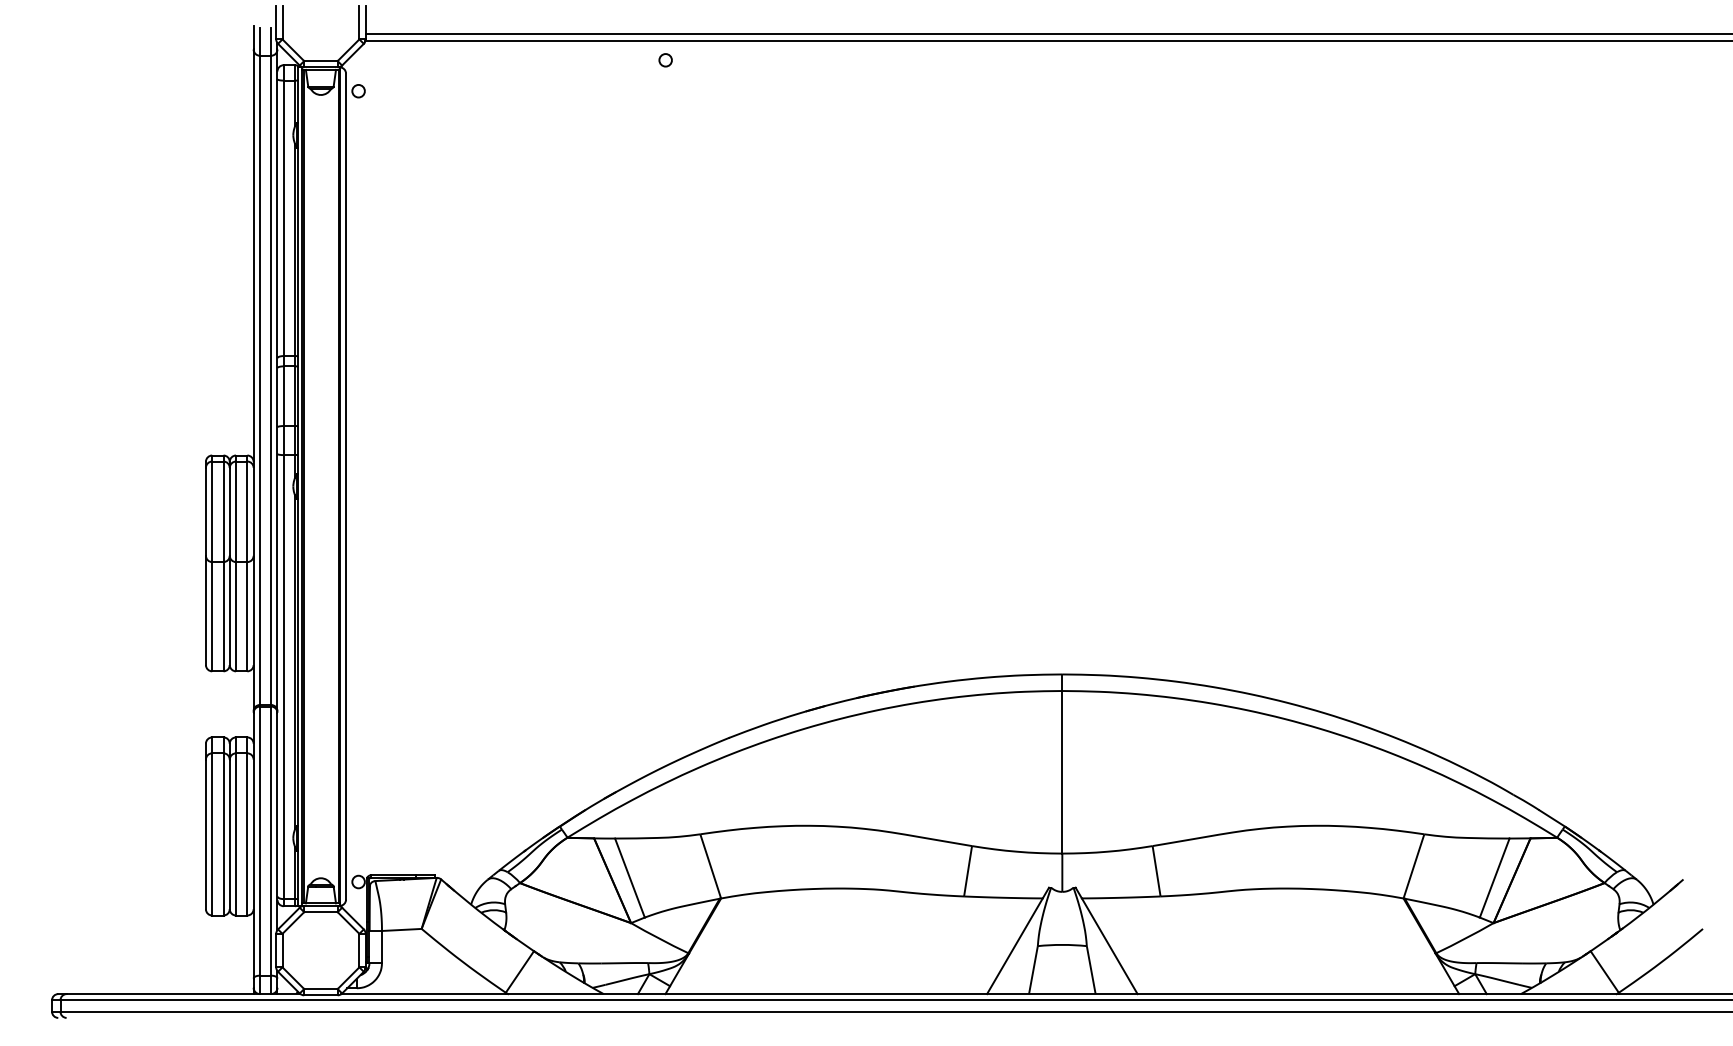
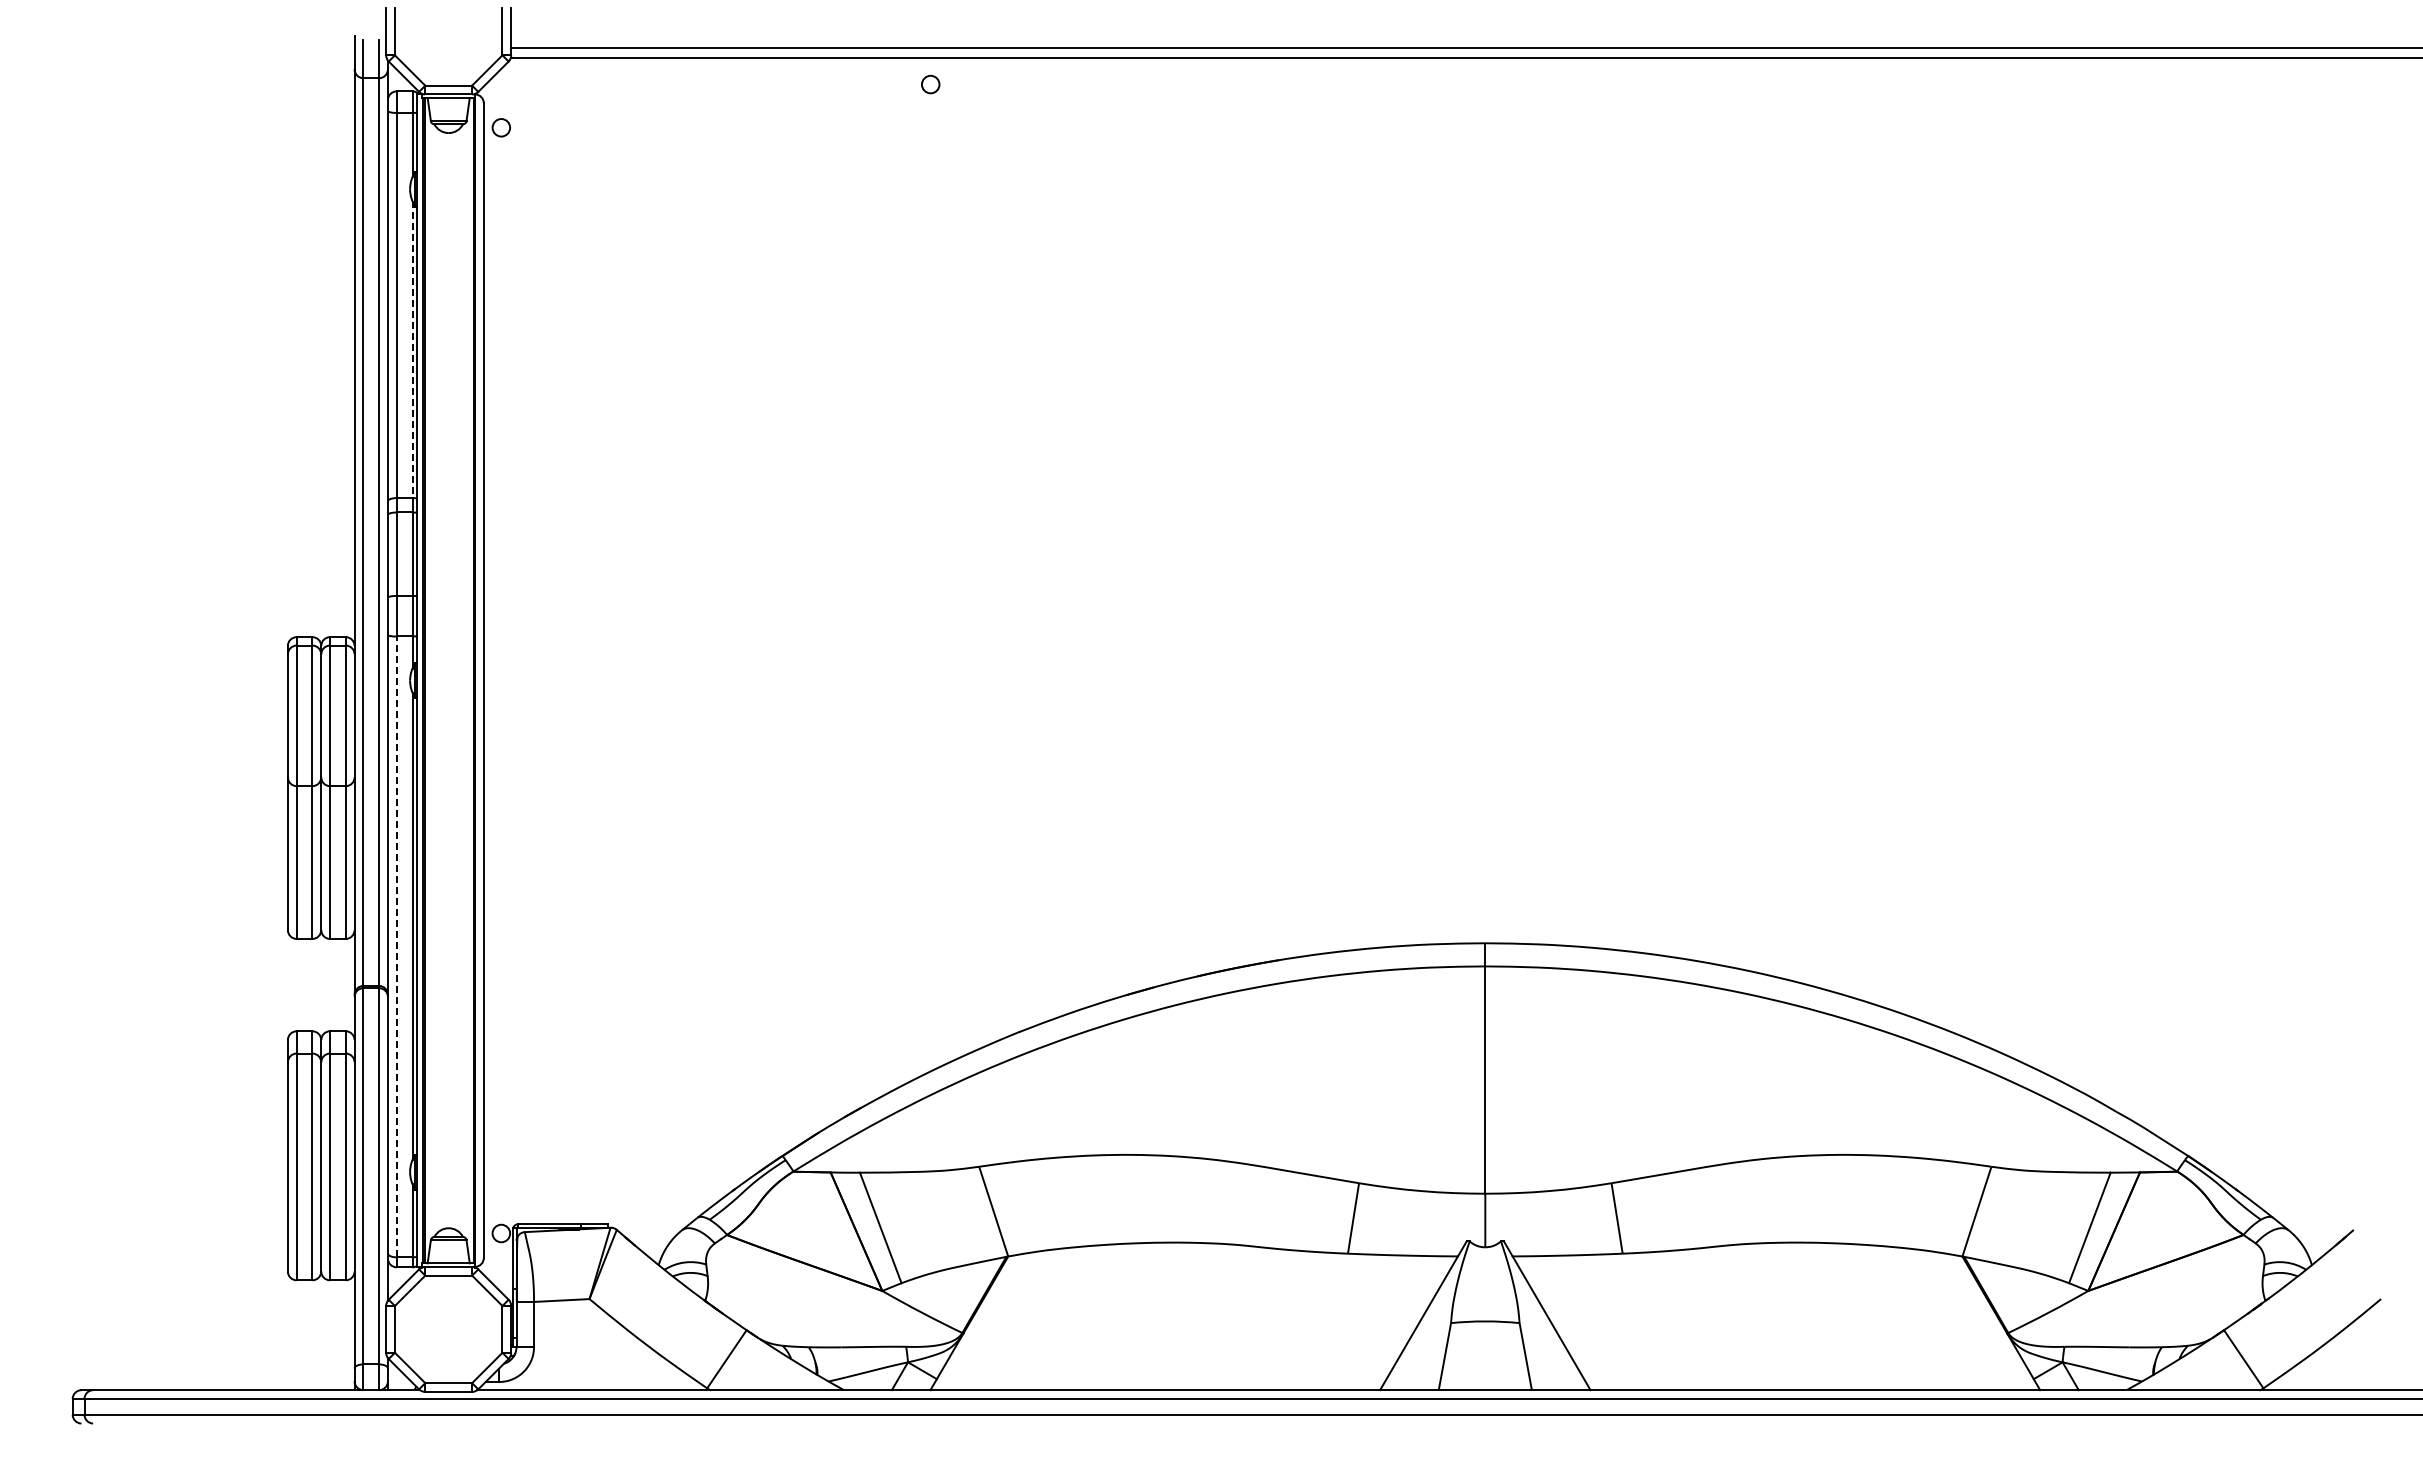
line: (295, 250) -> (412, 350), solid -> dashed
line: (283, 676) -> (396, 946), solid -> dashed

